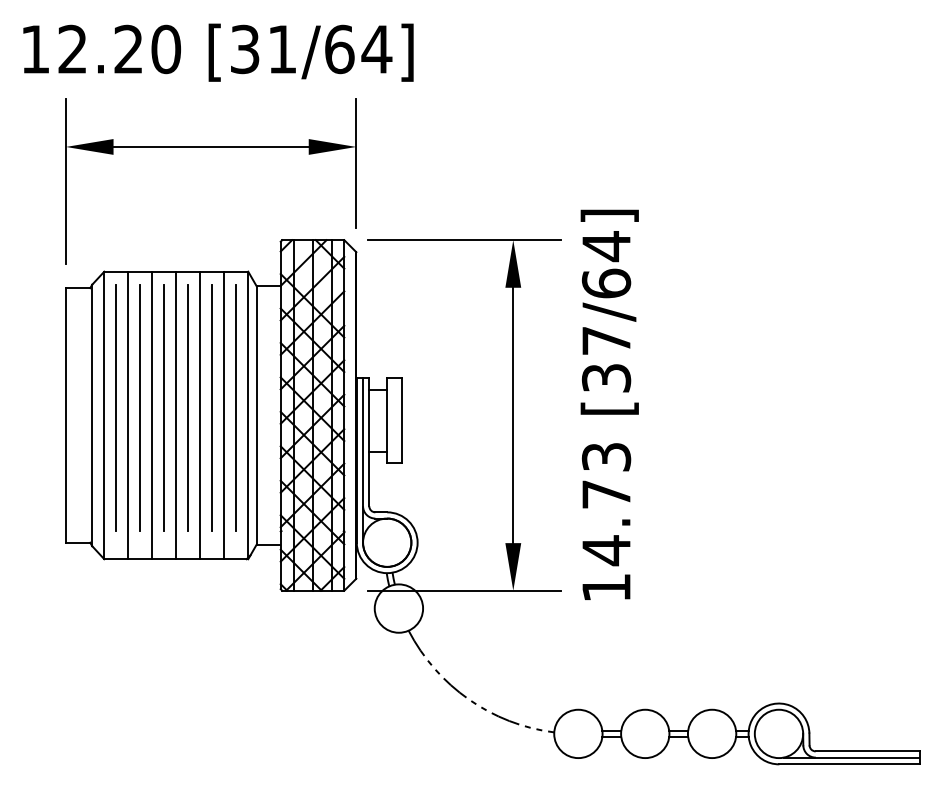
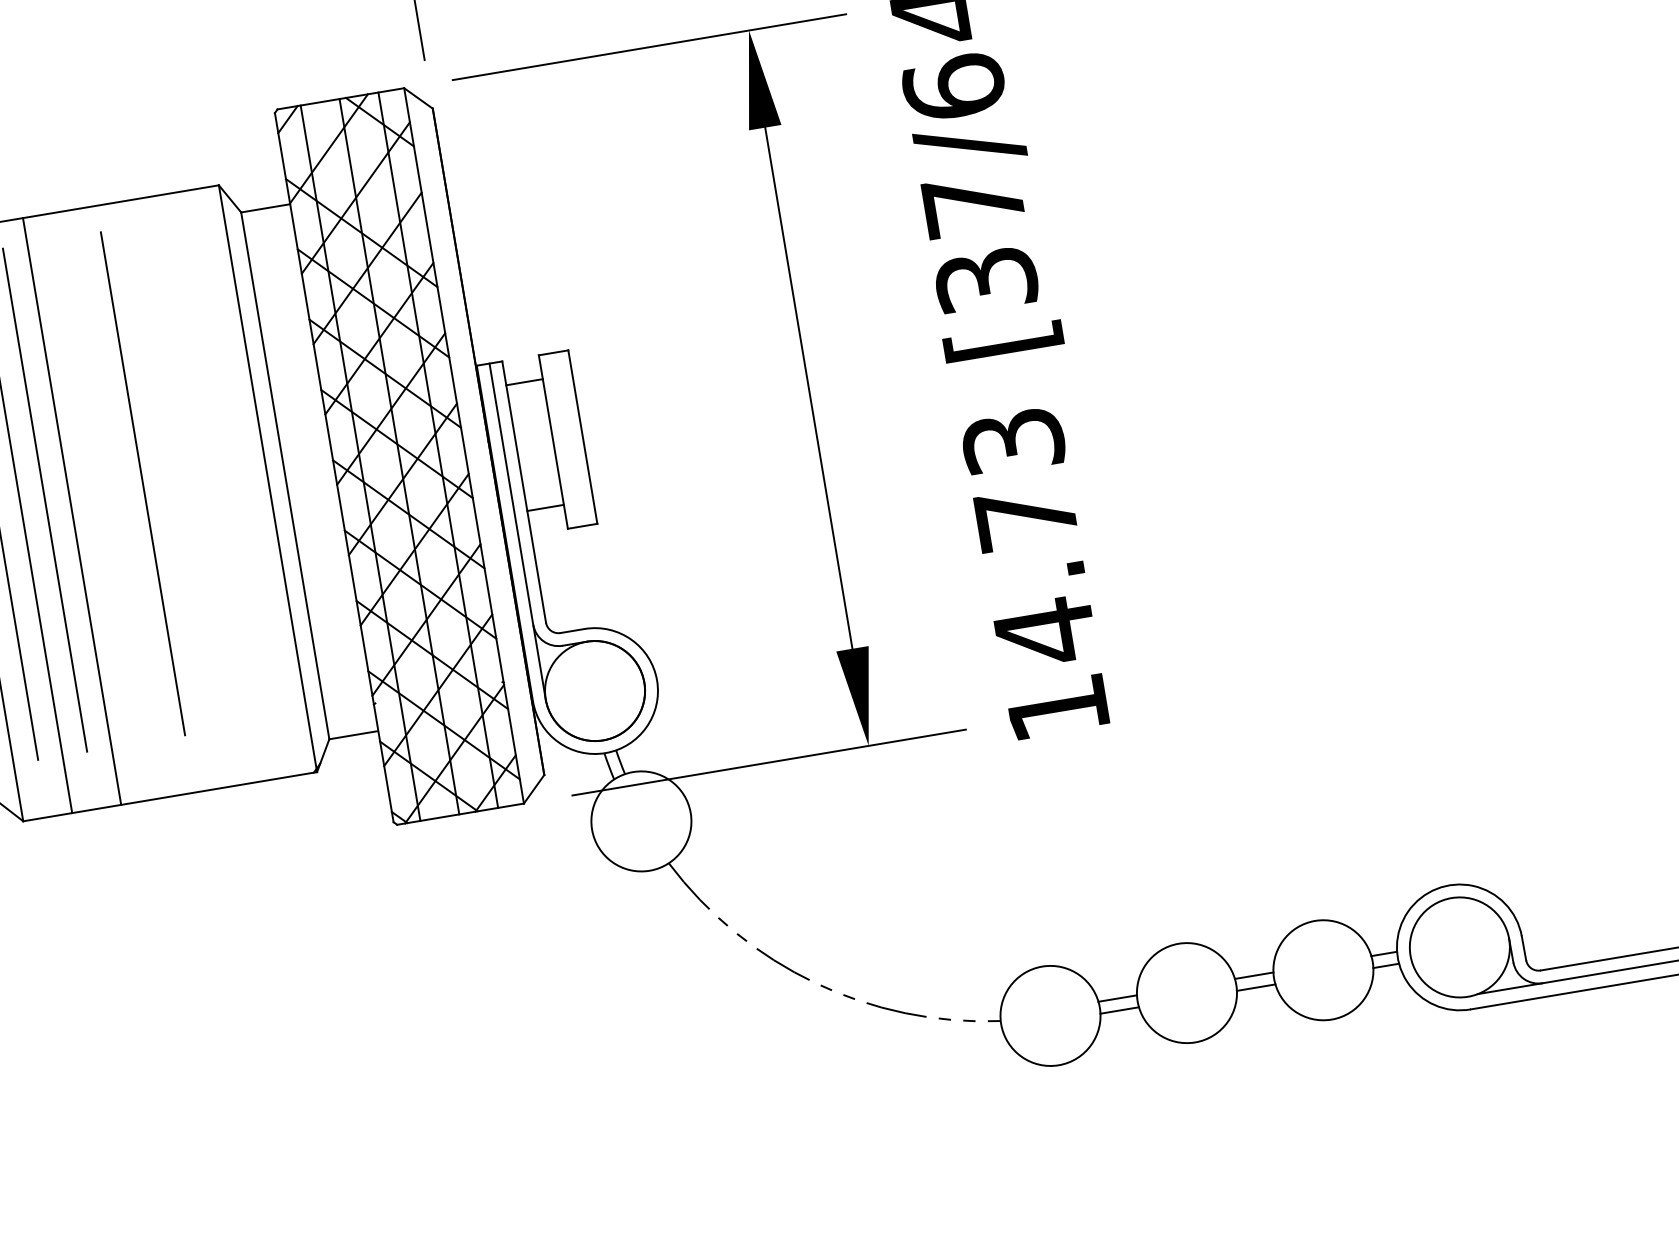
line: (164, 407) -> (94, 491), removed
line: (212, 407) -> (192, 474), removed
line: (236, 407) -> (241, 466), removed
line: (176, 415) -> (121, 503), removed
line: (200, 415) -> (170, 495), removed
line: (224, 415) -> (219, 486), removed

